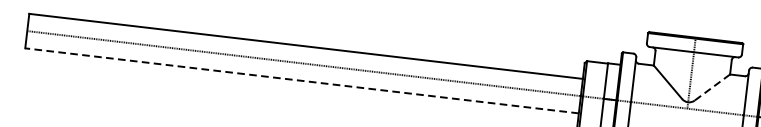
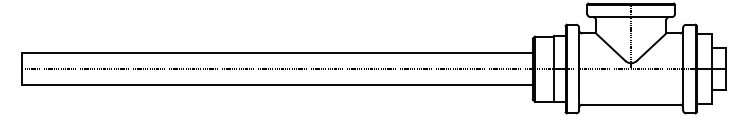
line: (301, 80) -> (277, 84), dashed -> solid
line: (712, 87) -> (651, 47), dashed -> solid

